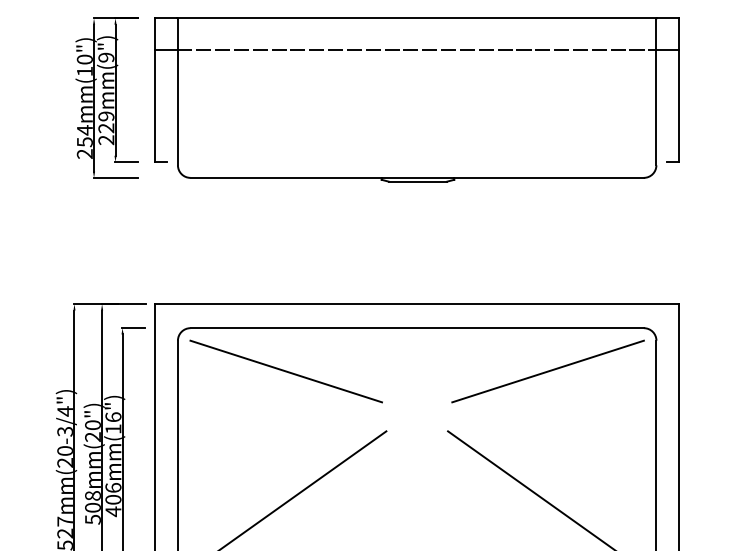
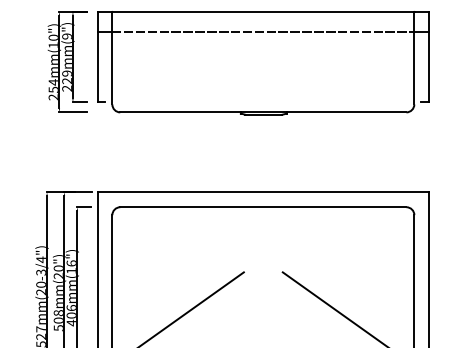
line: (285, 371) -> (180, 234), removed
line: (547, 371) -> (345, 234), removed

